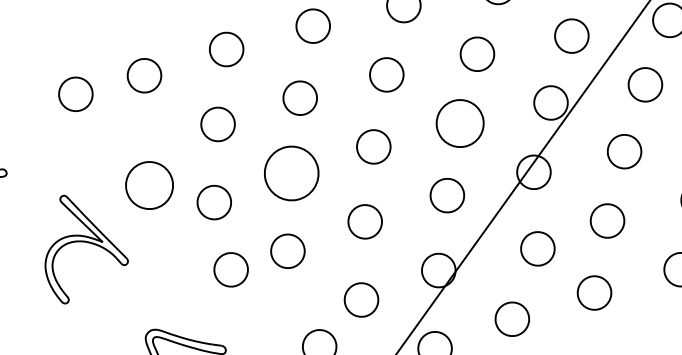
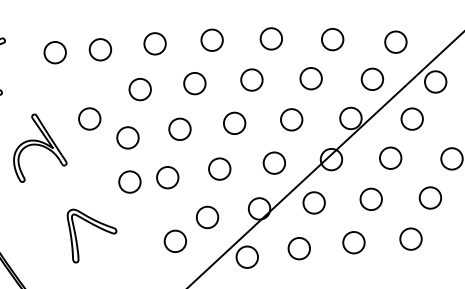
circle: (459, 123) -> (291, 119), size x0.71
circle: (290, 172) -> (179, 128), size x0.62
circle: (149, 184) -> (89, 118), size x0.71
circle: (536, 248) -> (313, 202), moved

